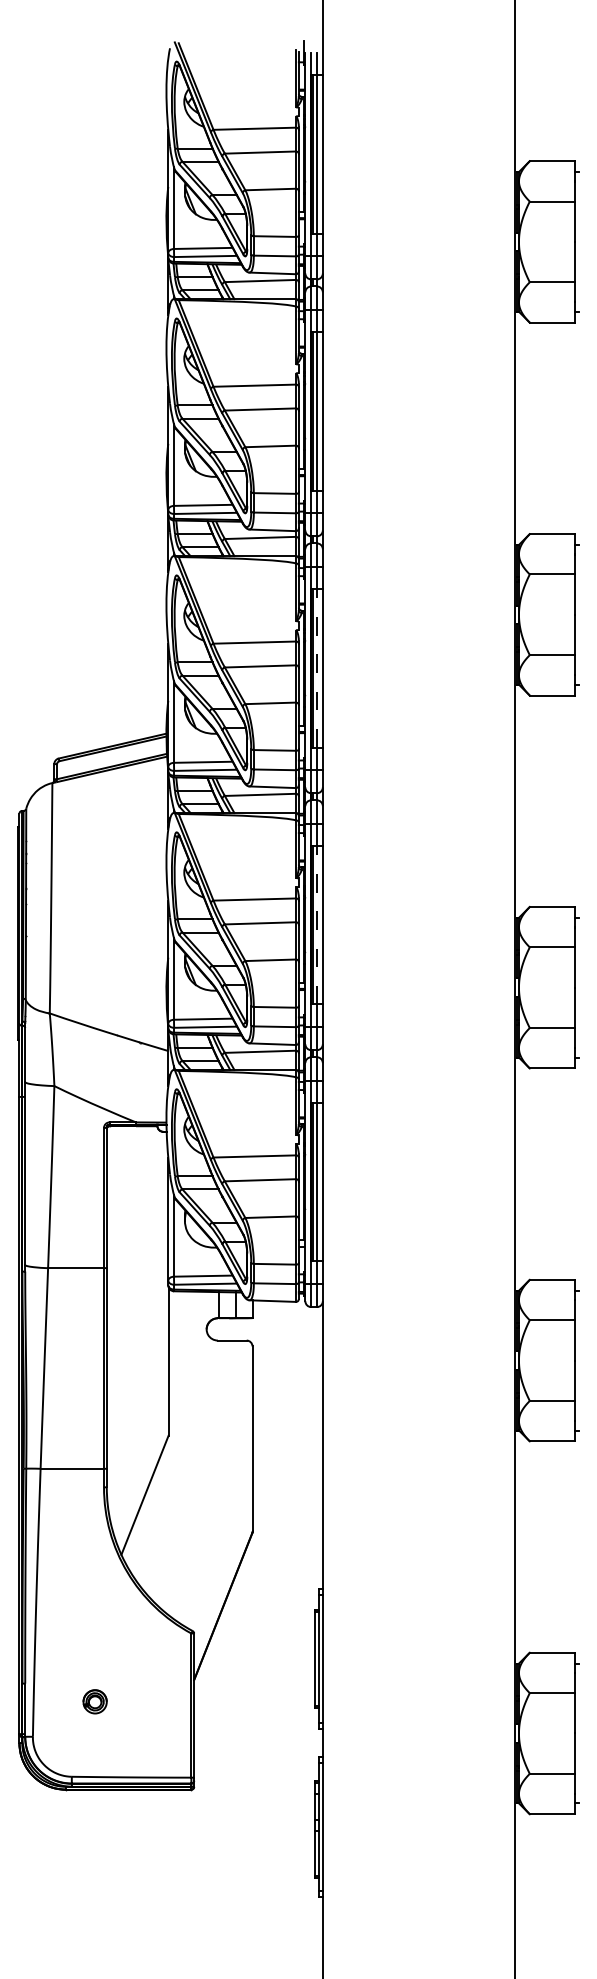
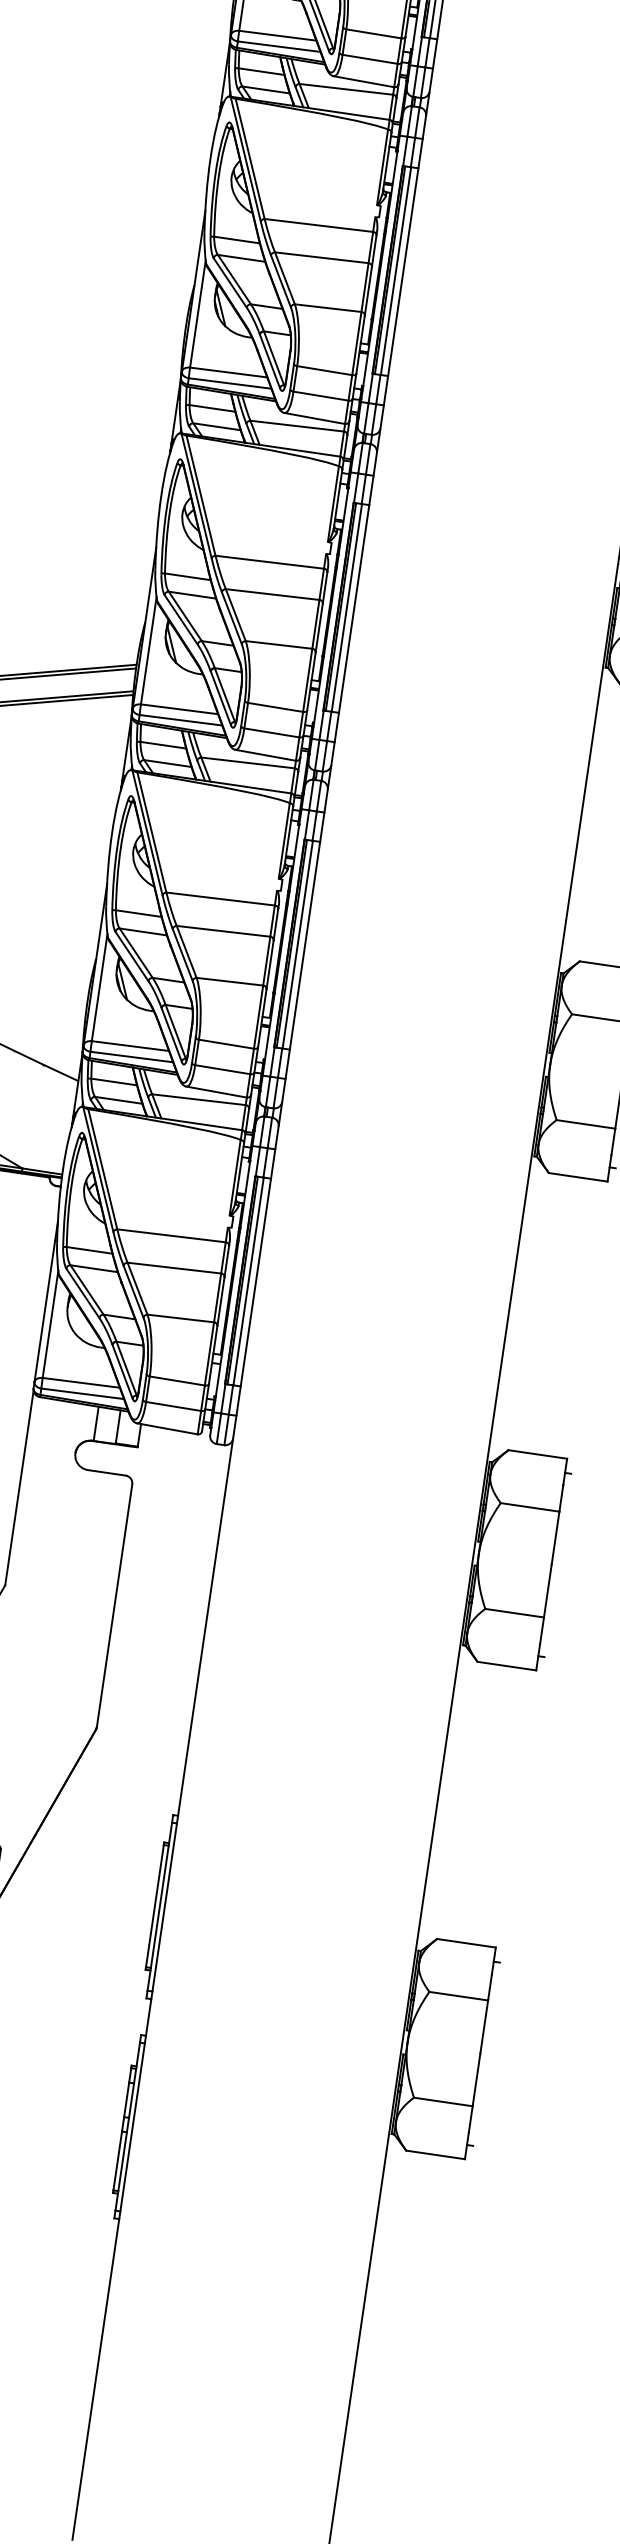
line: (317, 667) -> (347, 606), dashed -> solid
line: (317, 924) -> (298, 943), dashed -> solid

